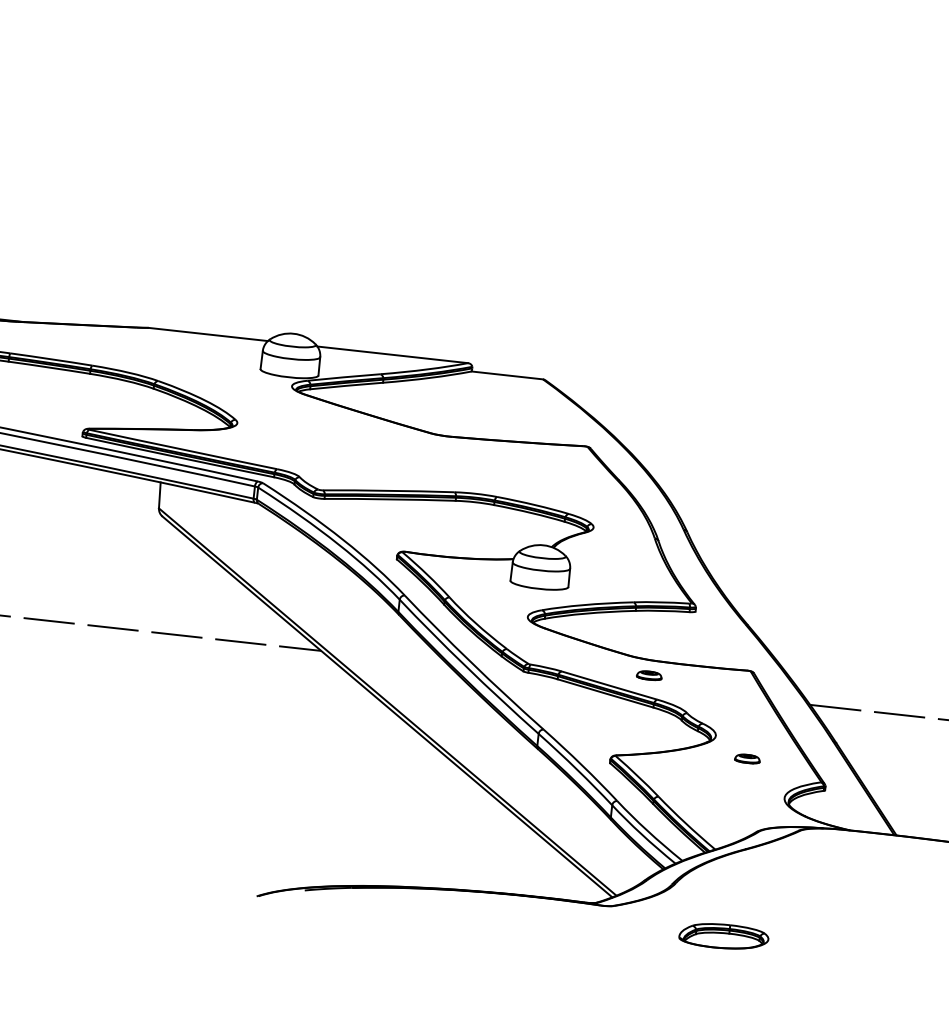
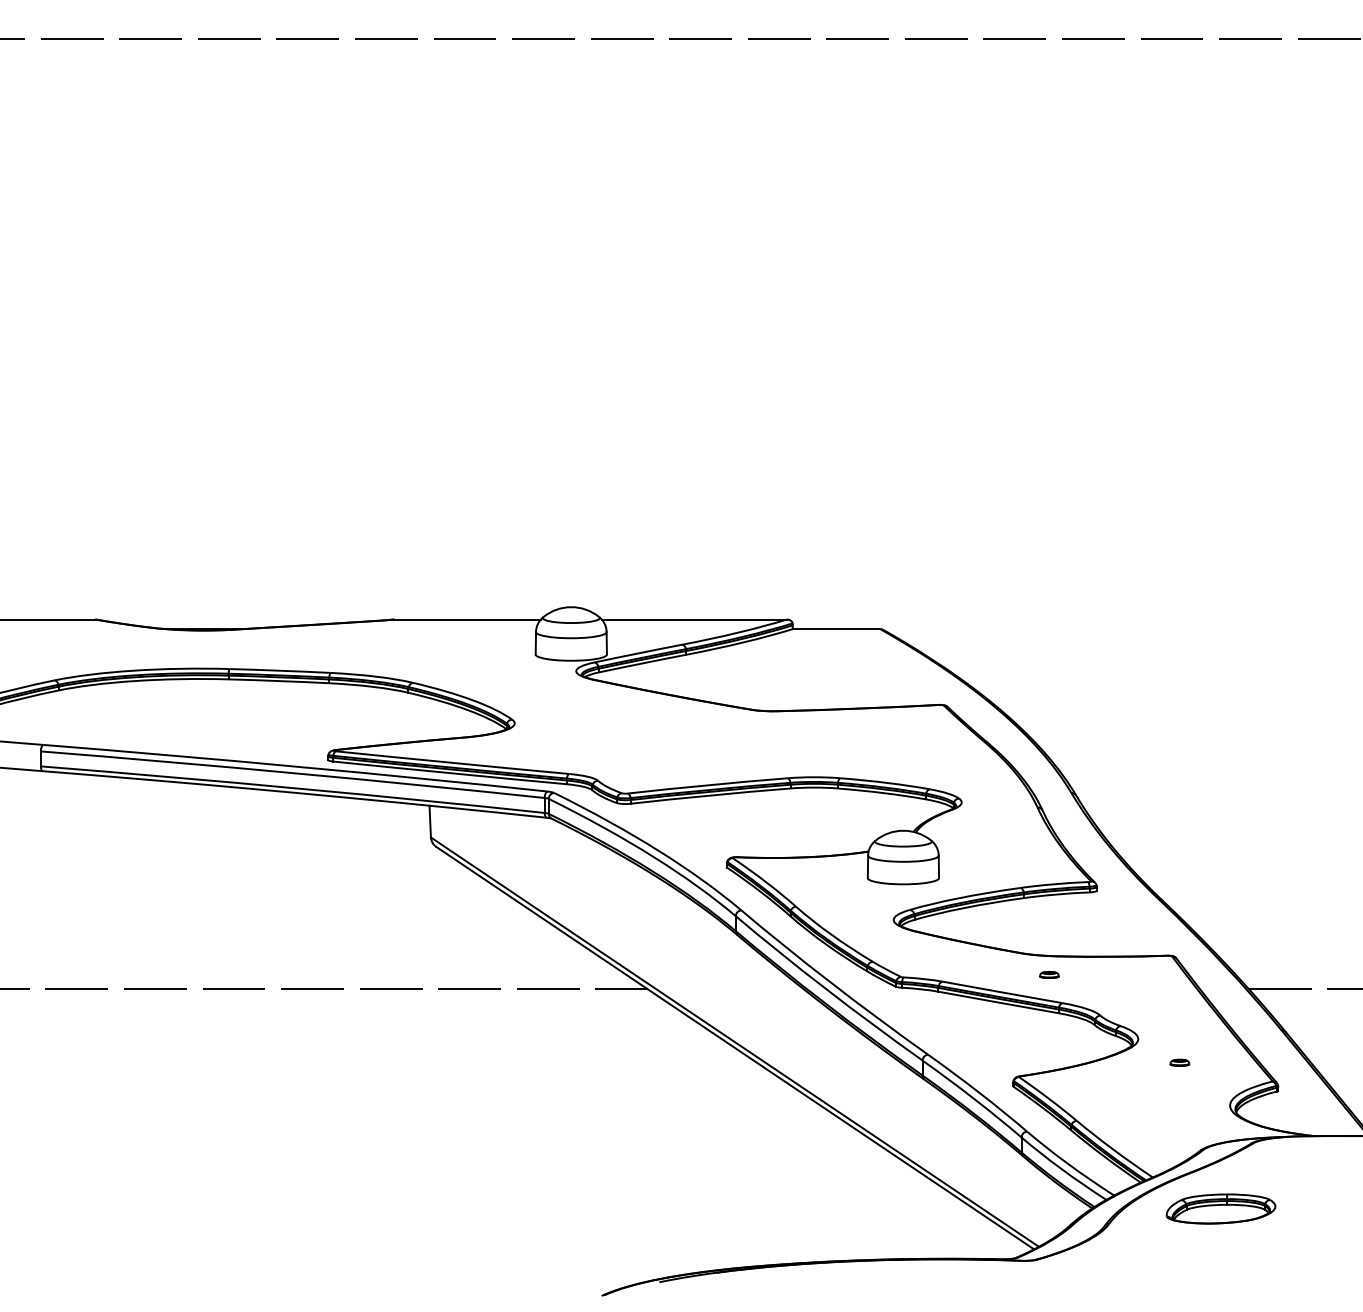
part: (649, 675) -> (1049, 974), size x0.62
part: (747, 758) -> (1179, 1062), size x0.62
part: (723, 936) -> (1220, 1208), moved

